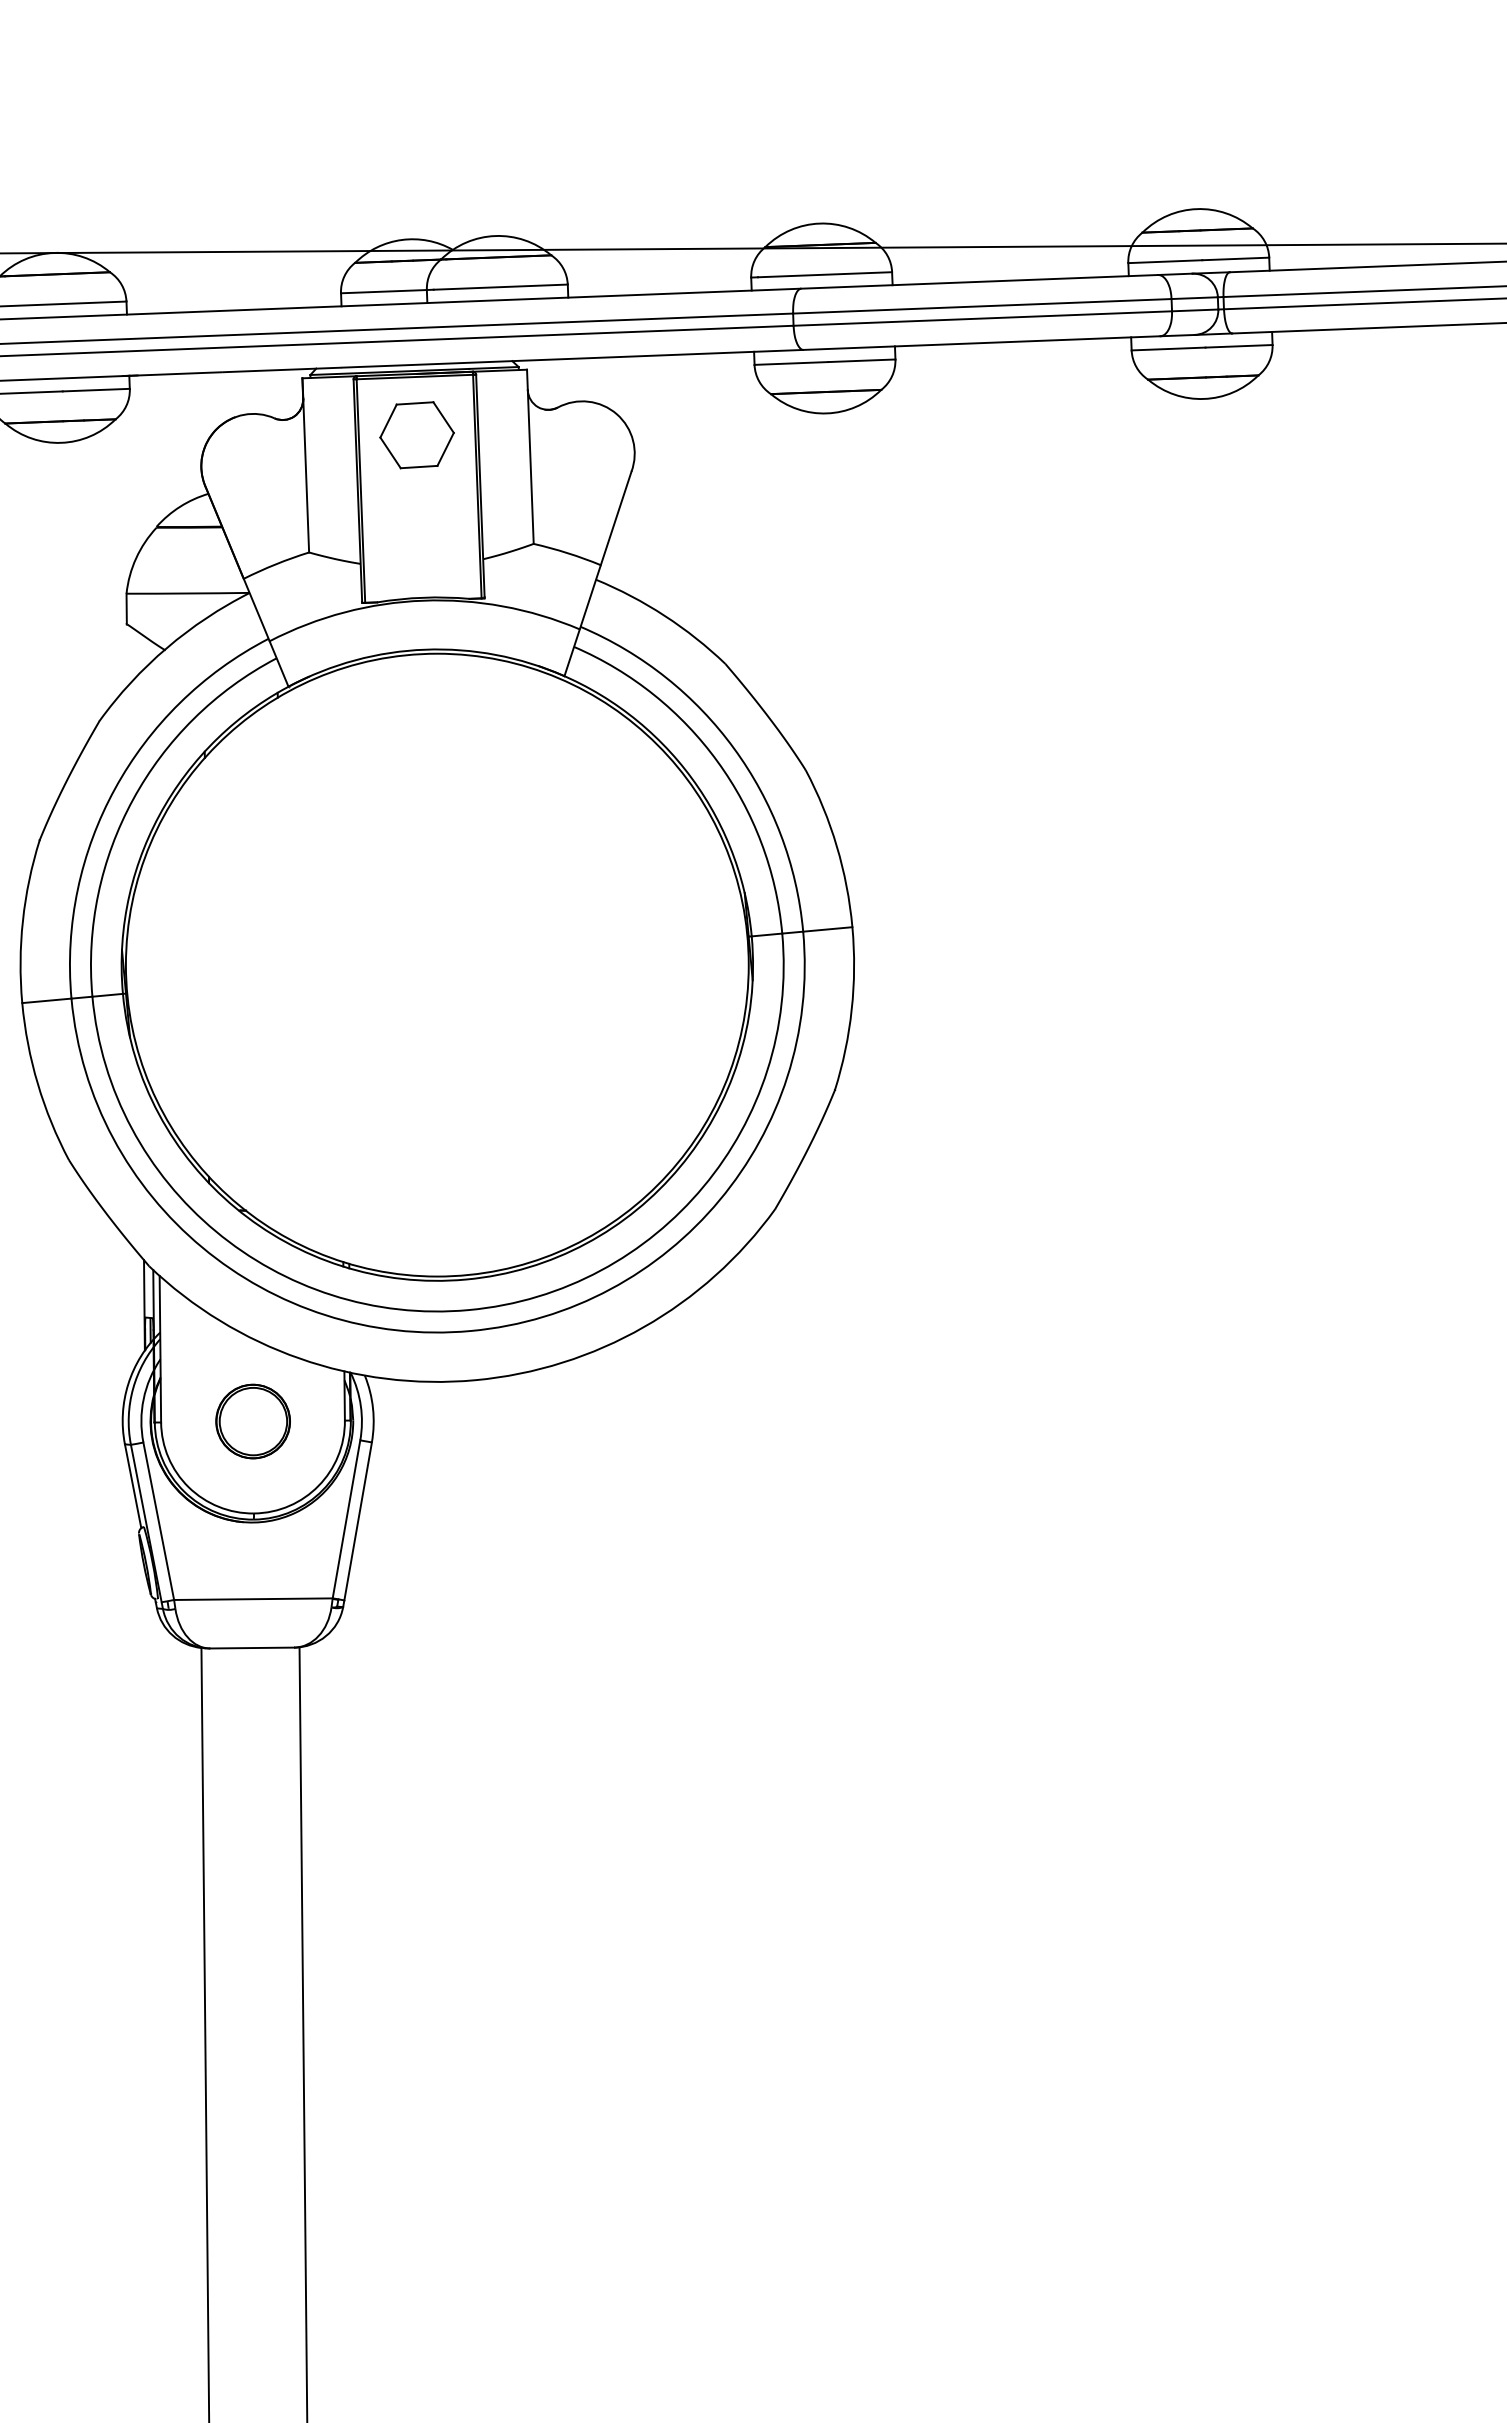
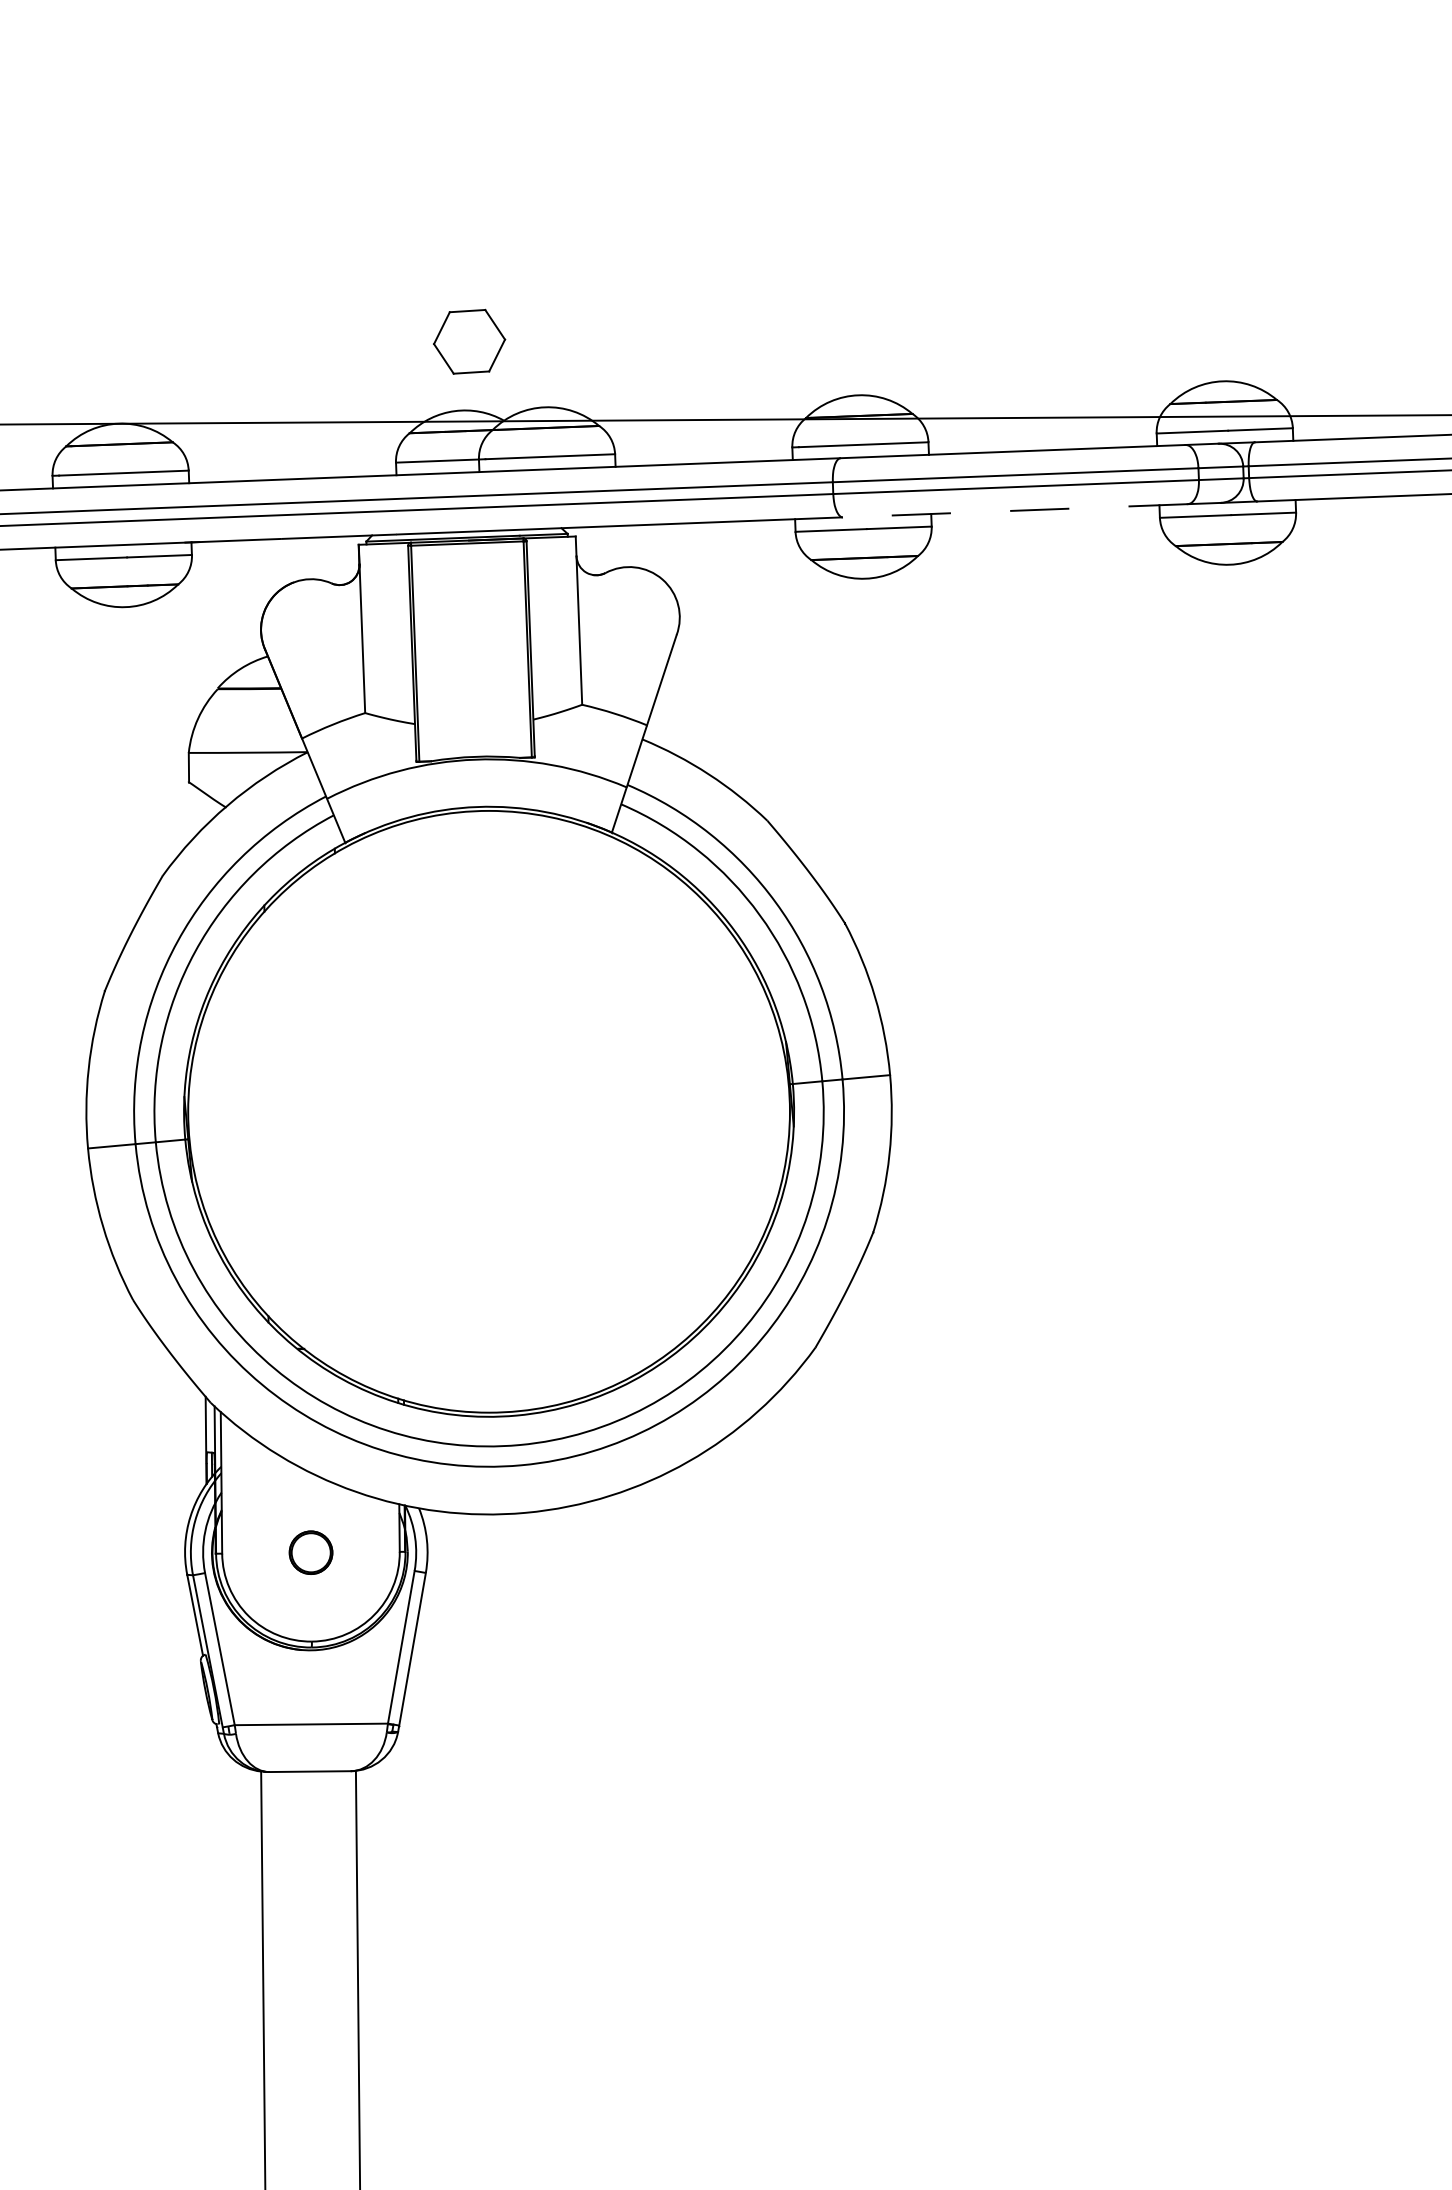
line: (982, 343) -> (1015, 511), solid -> dashed
part: (416, 435) -> (468, 342), moved
part: (252, 1421) -> (310, 1552), size x0.6

